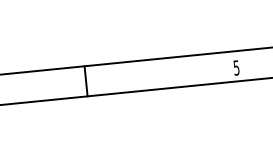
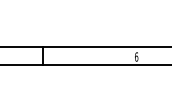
text: (236, 67) -> (136, 56), 5 -> 6

